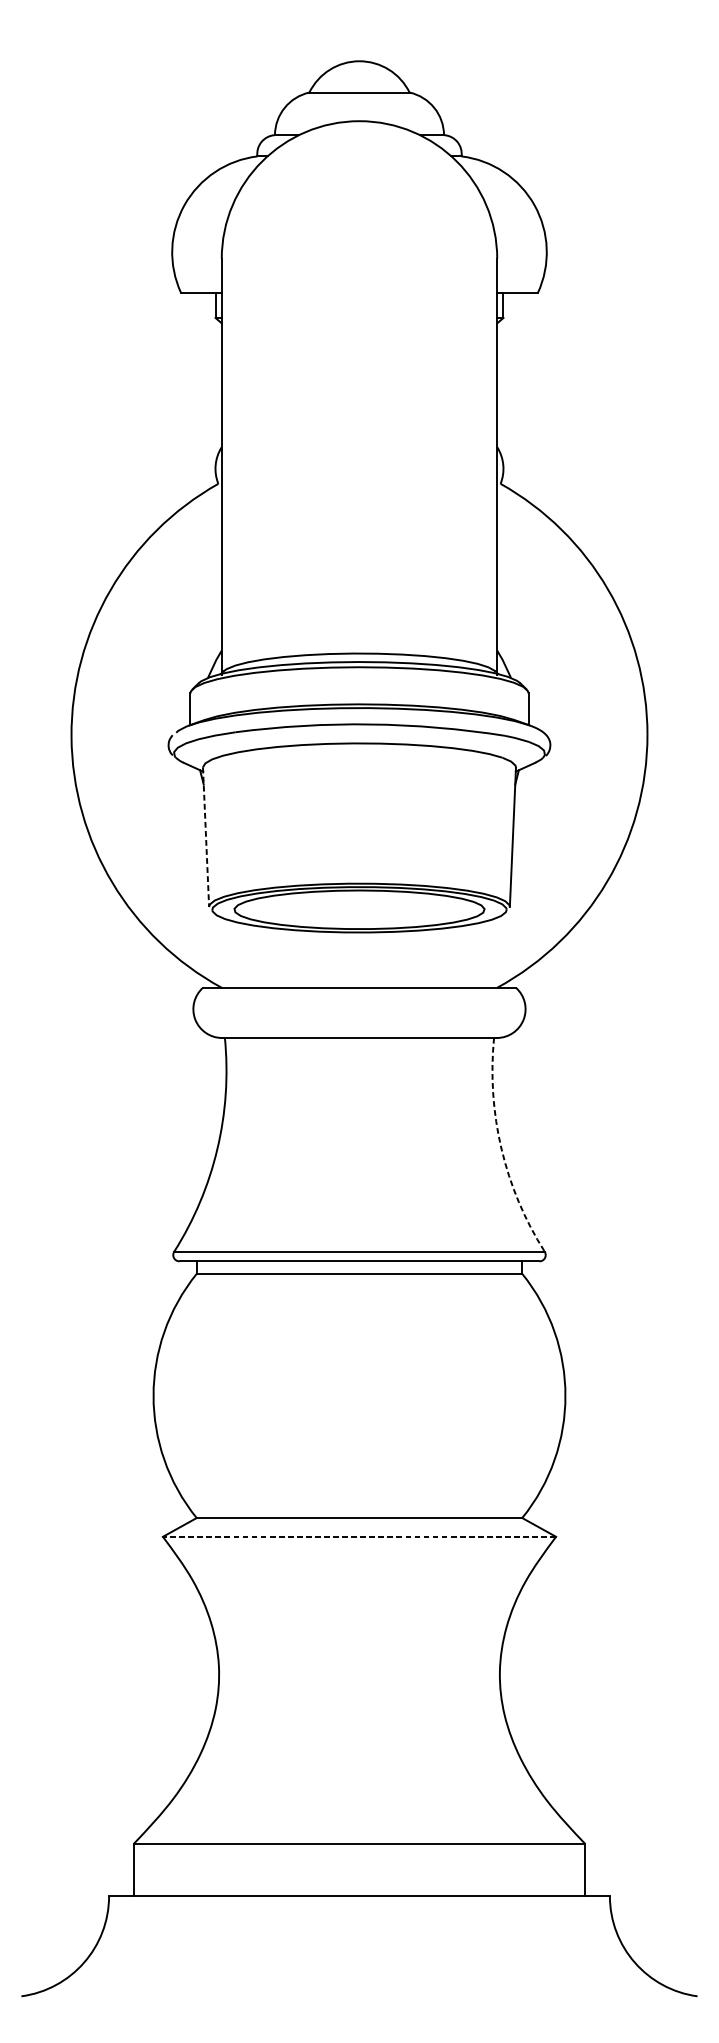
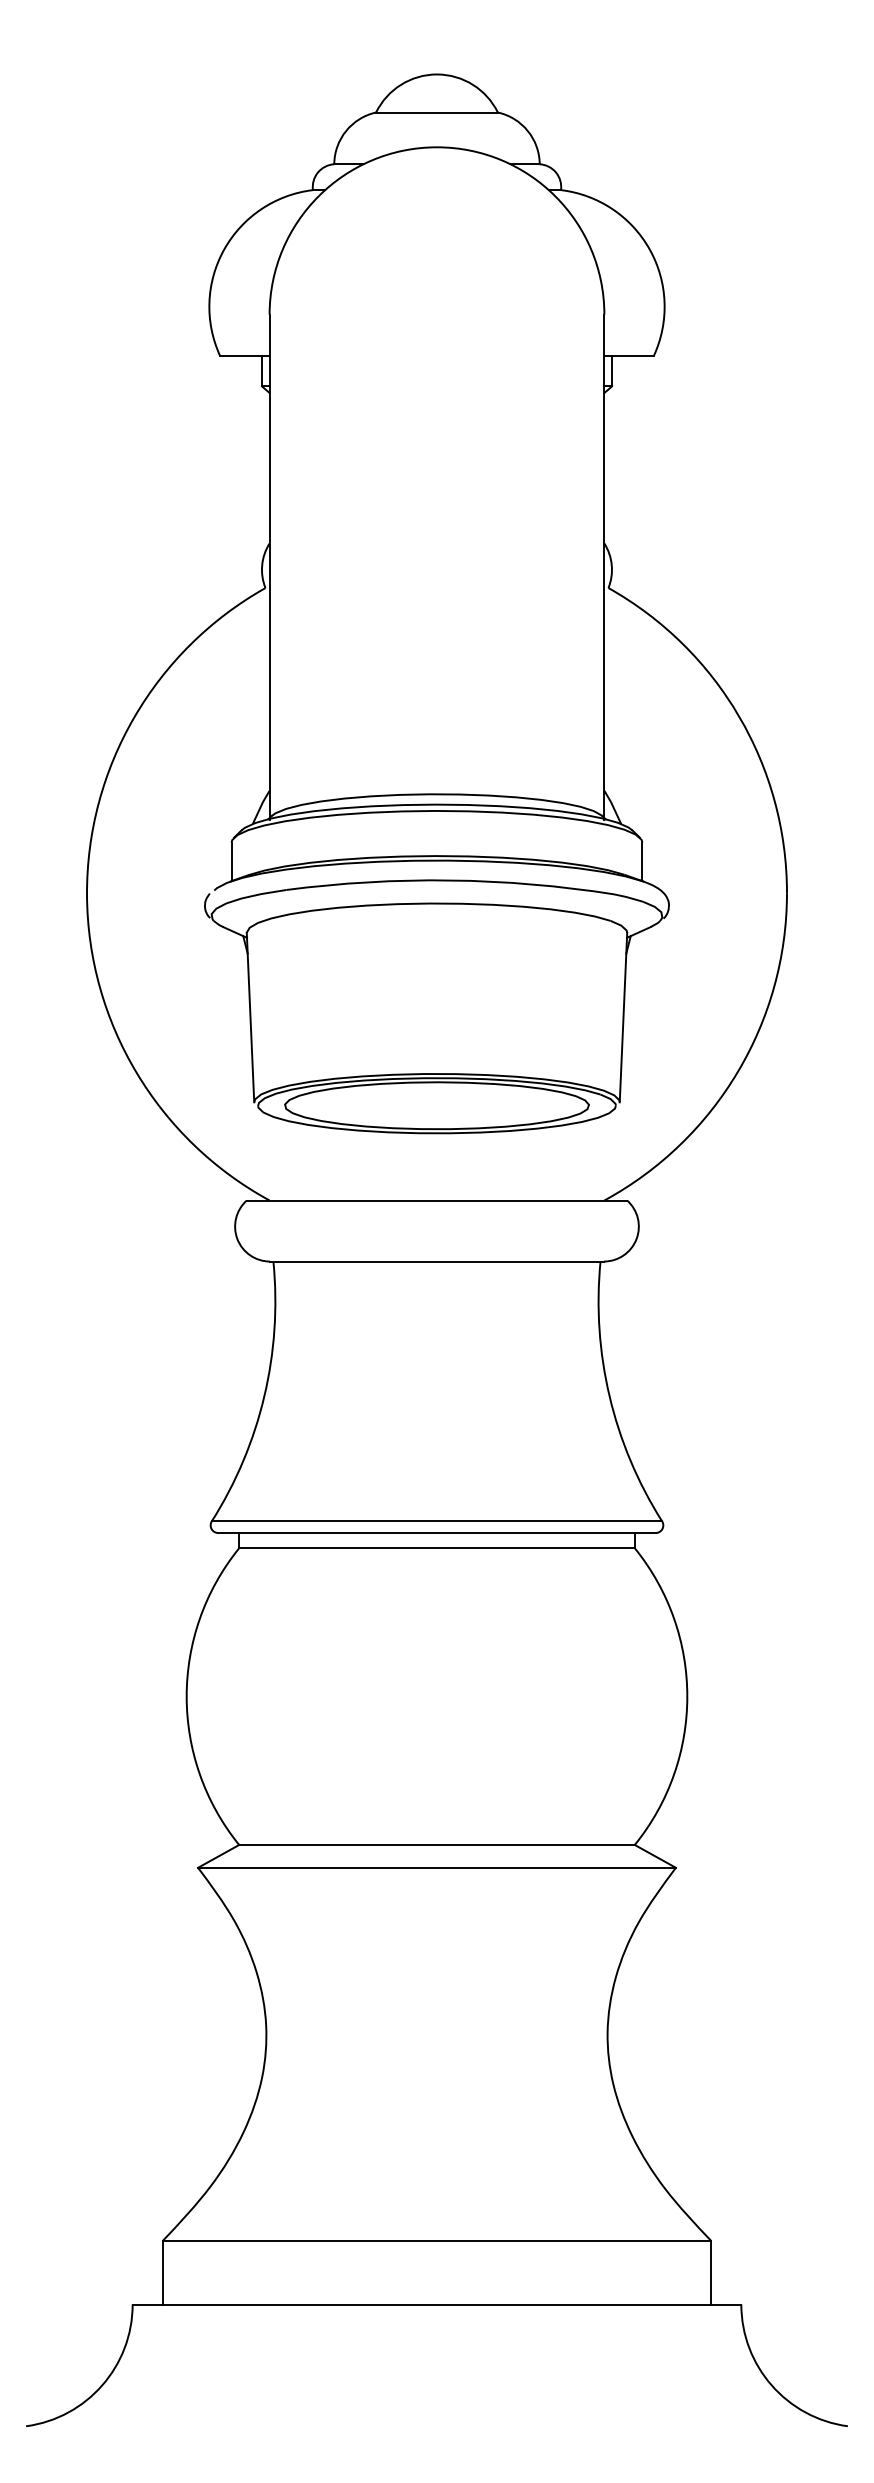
line: (206, 837) -> (250, 1017), dashed -> solid
arc: (501, 1149) -> (609, 1396), dashed -> solid
line: (359, 1536) -> (437, 1867), dashed -> solid

